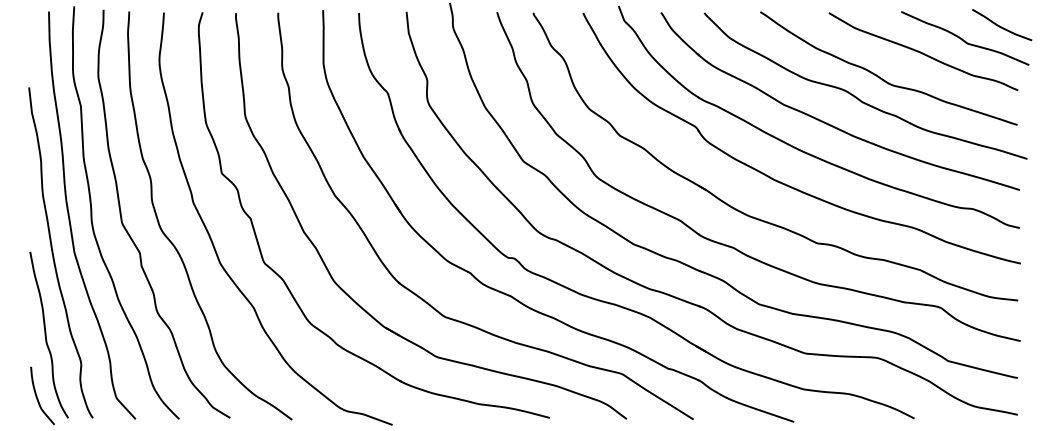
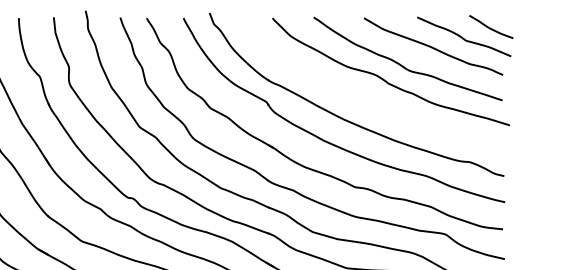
part: (829, 123) -> (364, 99), removed

